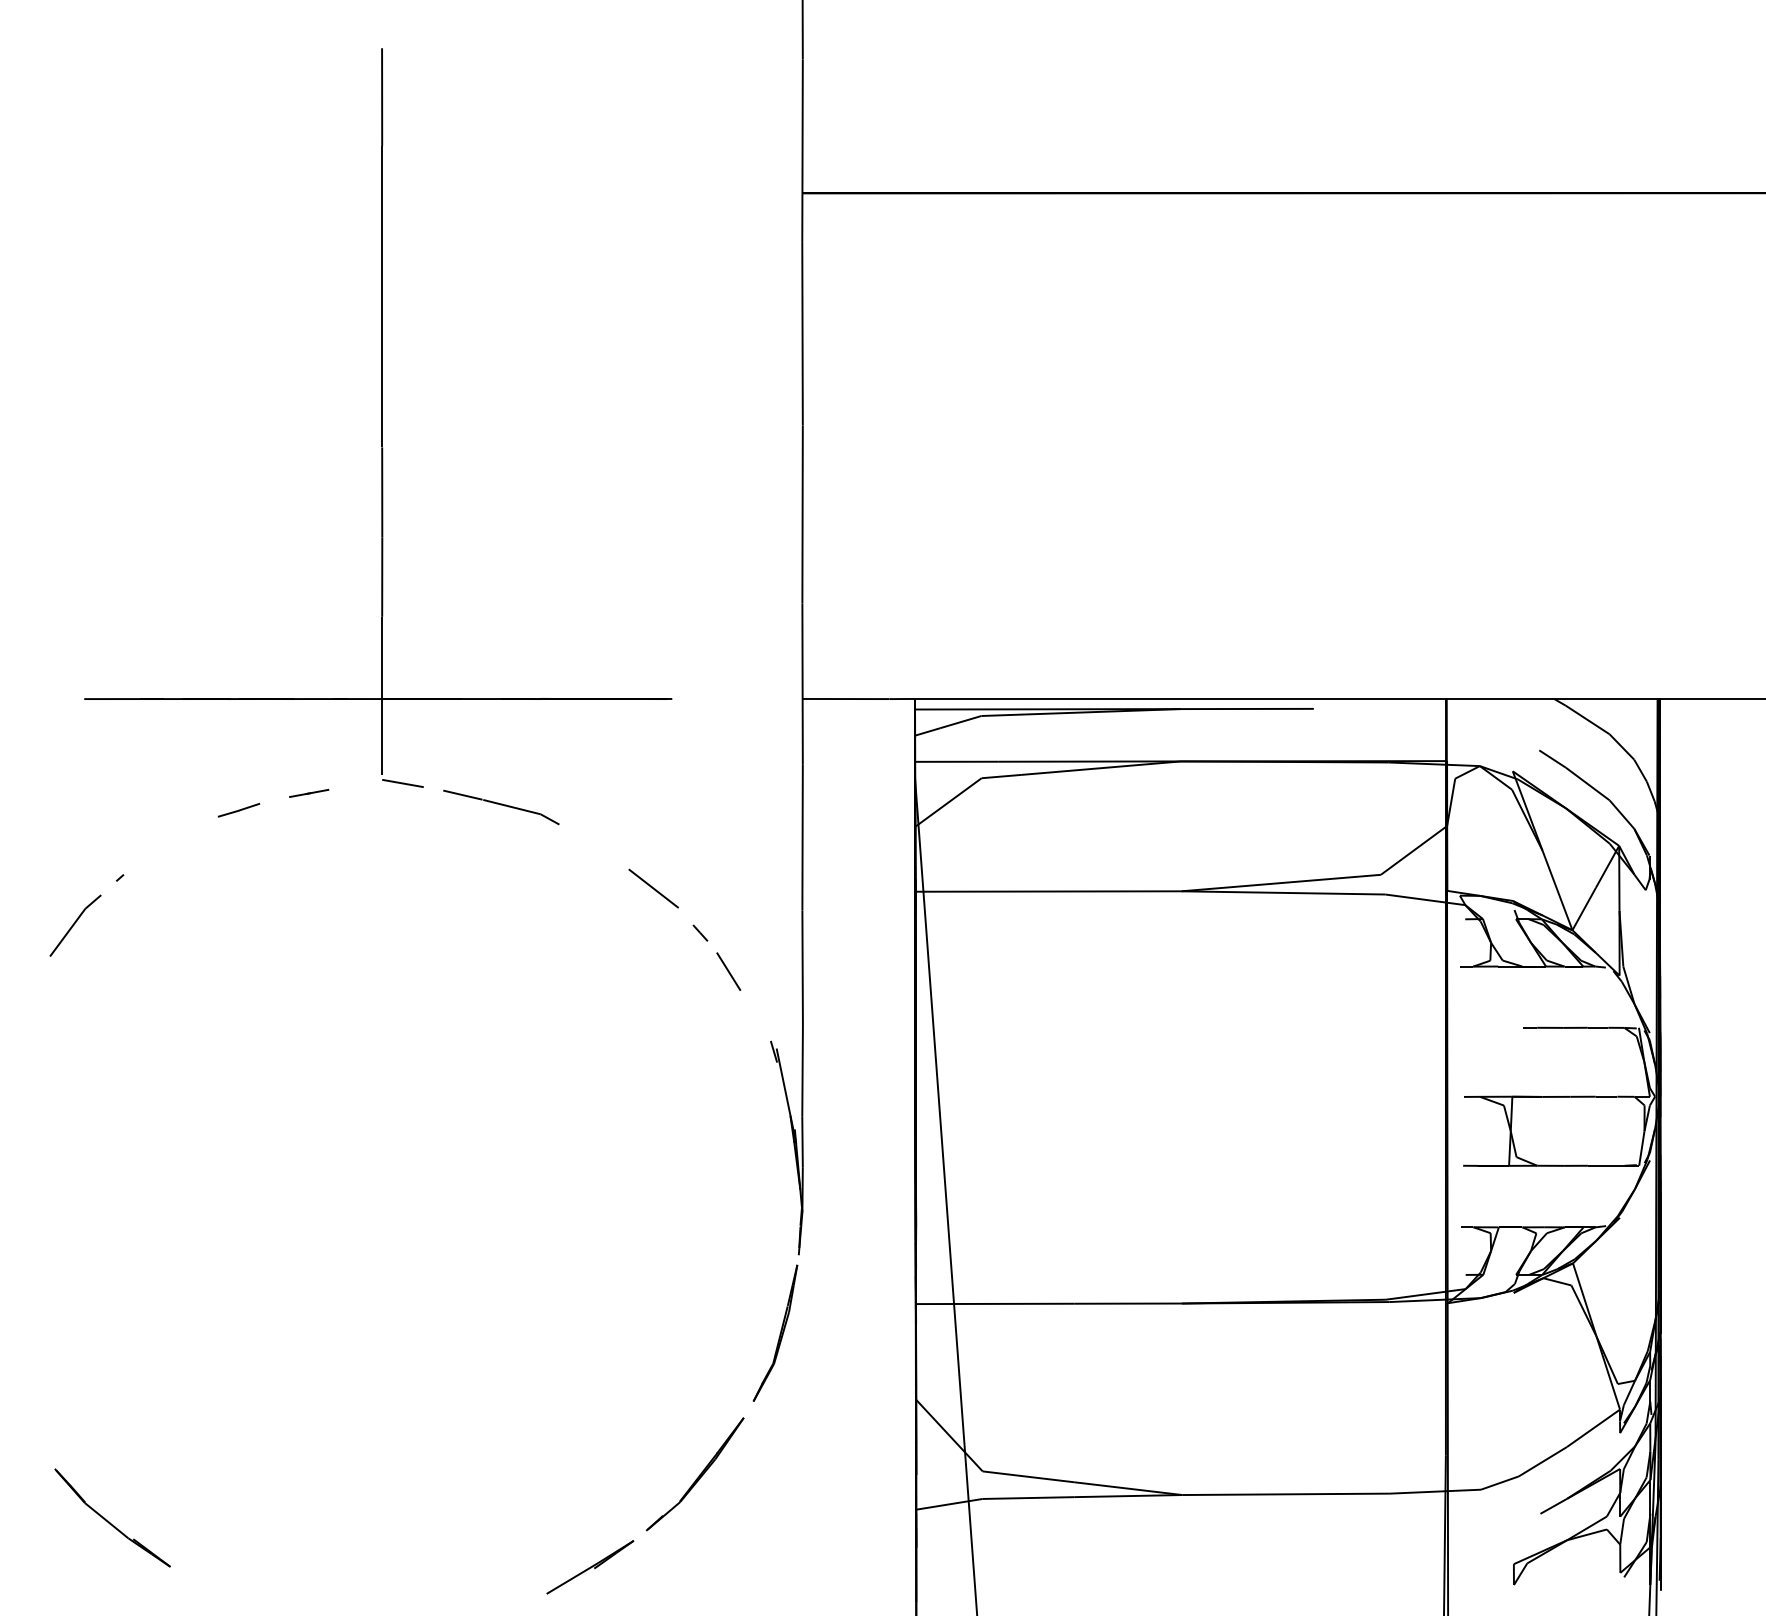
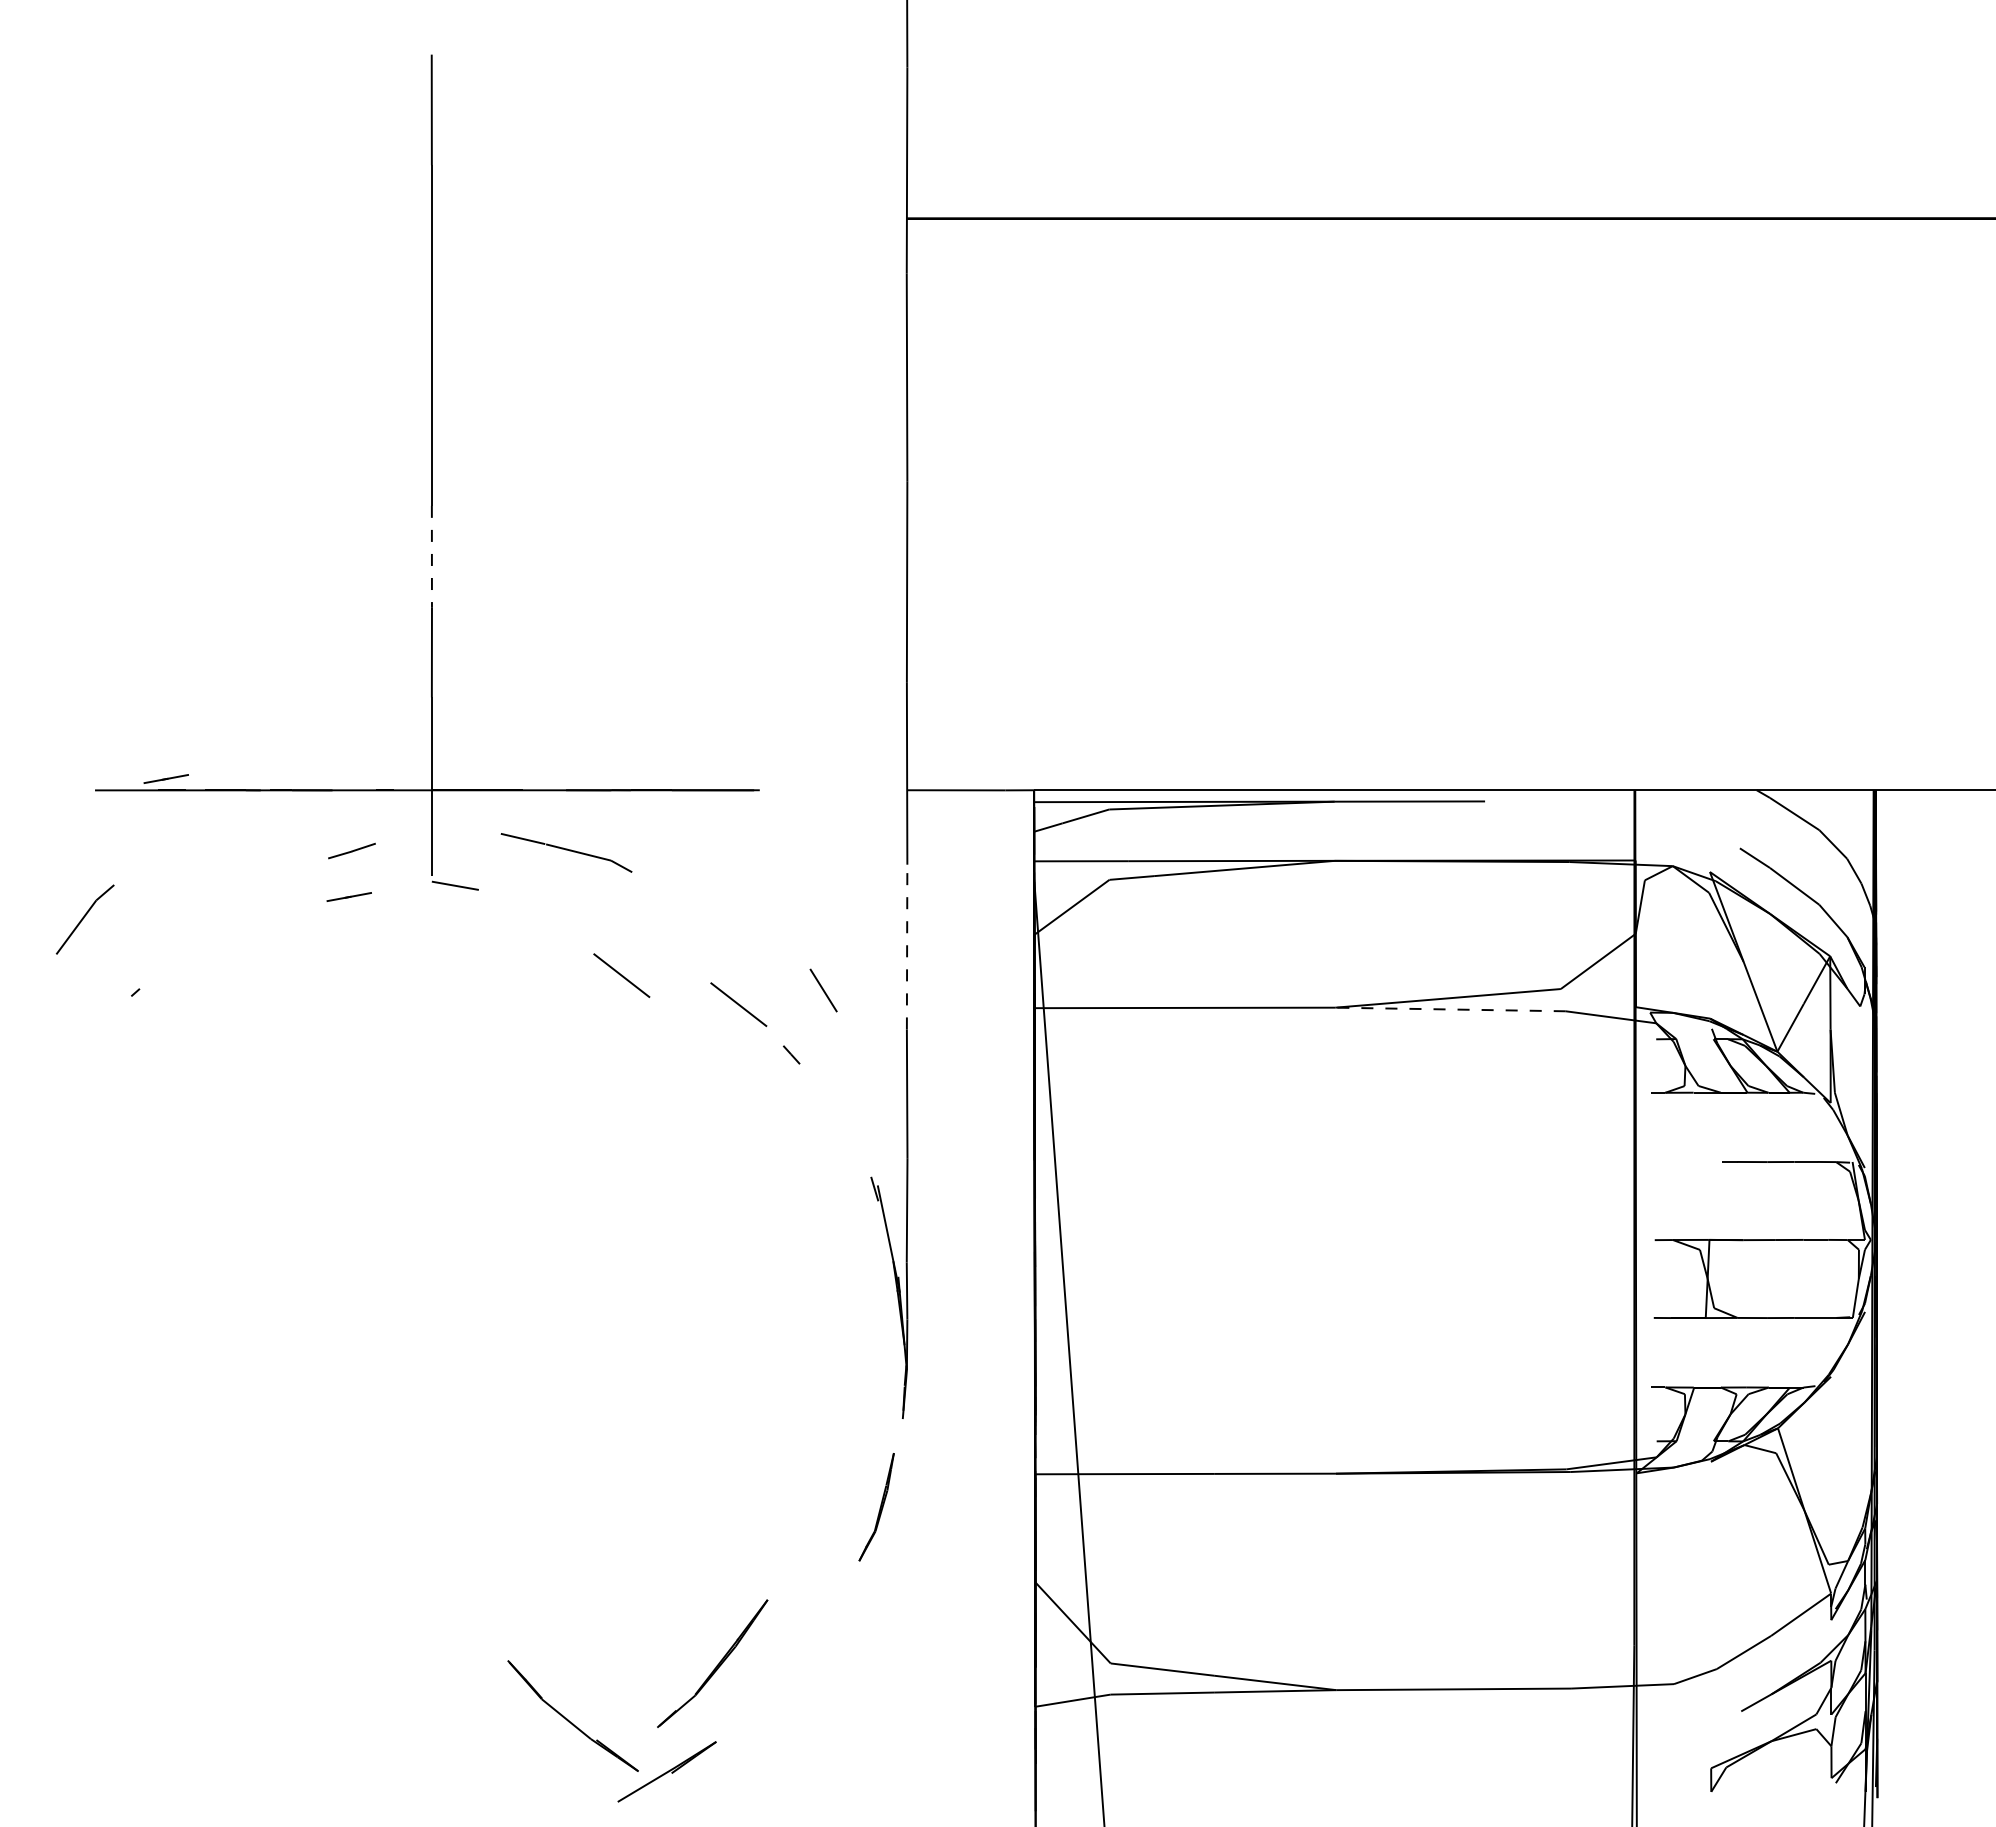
line: (381, 492) -> (431, 556), solid -> dashed
line: (146, 688) -> (165, 778), added
part: (501, 807) -> (566, 852), moved
line: (238, 809) -> (351, 850), moved
line: (802, 837) -> (907, 946), solid -> dashed
line: (549, 862) -> (621, 975), added
line: (1283, 892) -> (1450, 1009), solid -> dashed
part: (74, 925) -> (84, 919), moved
line: (728, 971) -> (823, 990), moved
part: (775, 1332) -> (876, 1506), size x0.7
part: (695, 1474) -> (712, 1663), moved
part: (112, 1517) -> (572, 1715), moved

